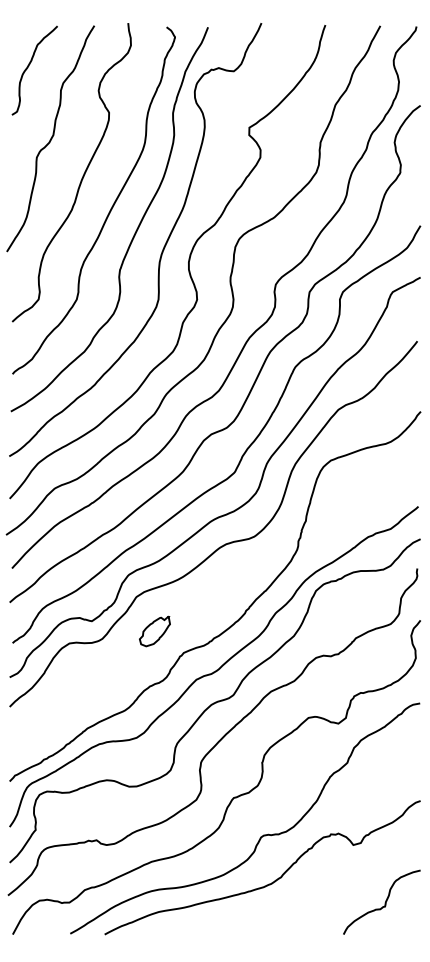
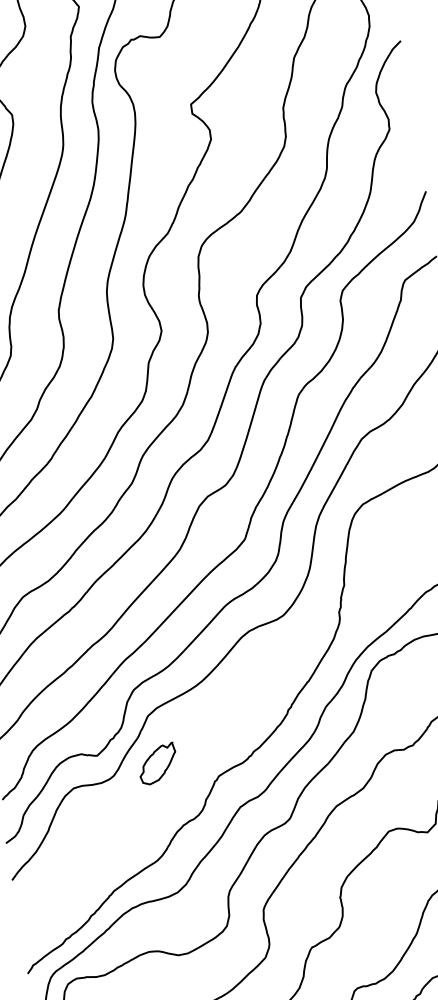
part: (154, 631) -> (157, 764), moved

